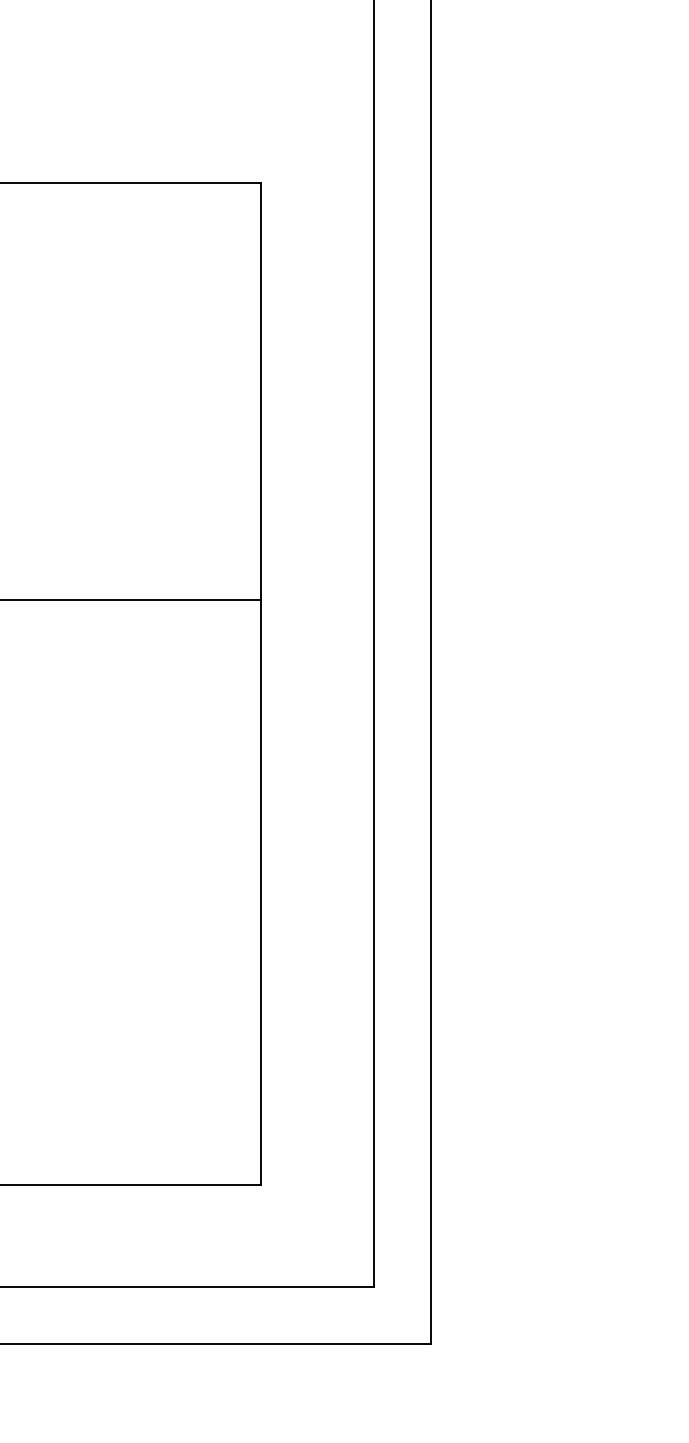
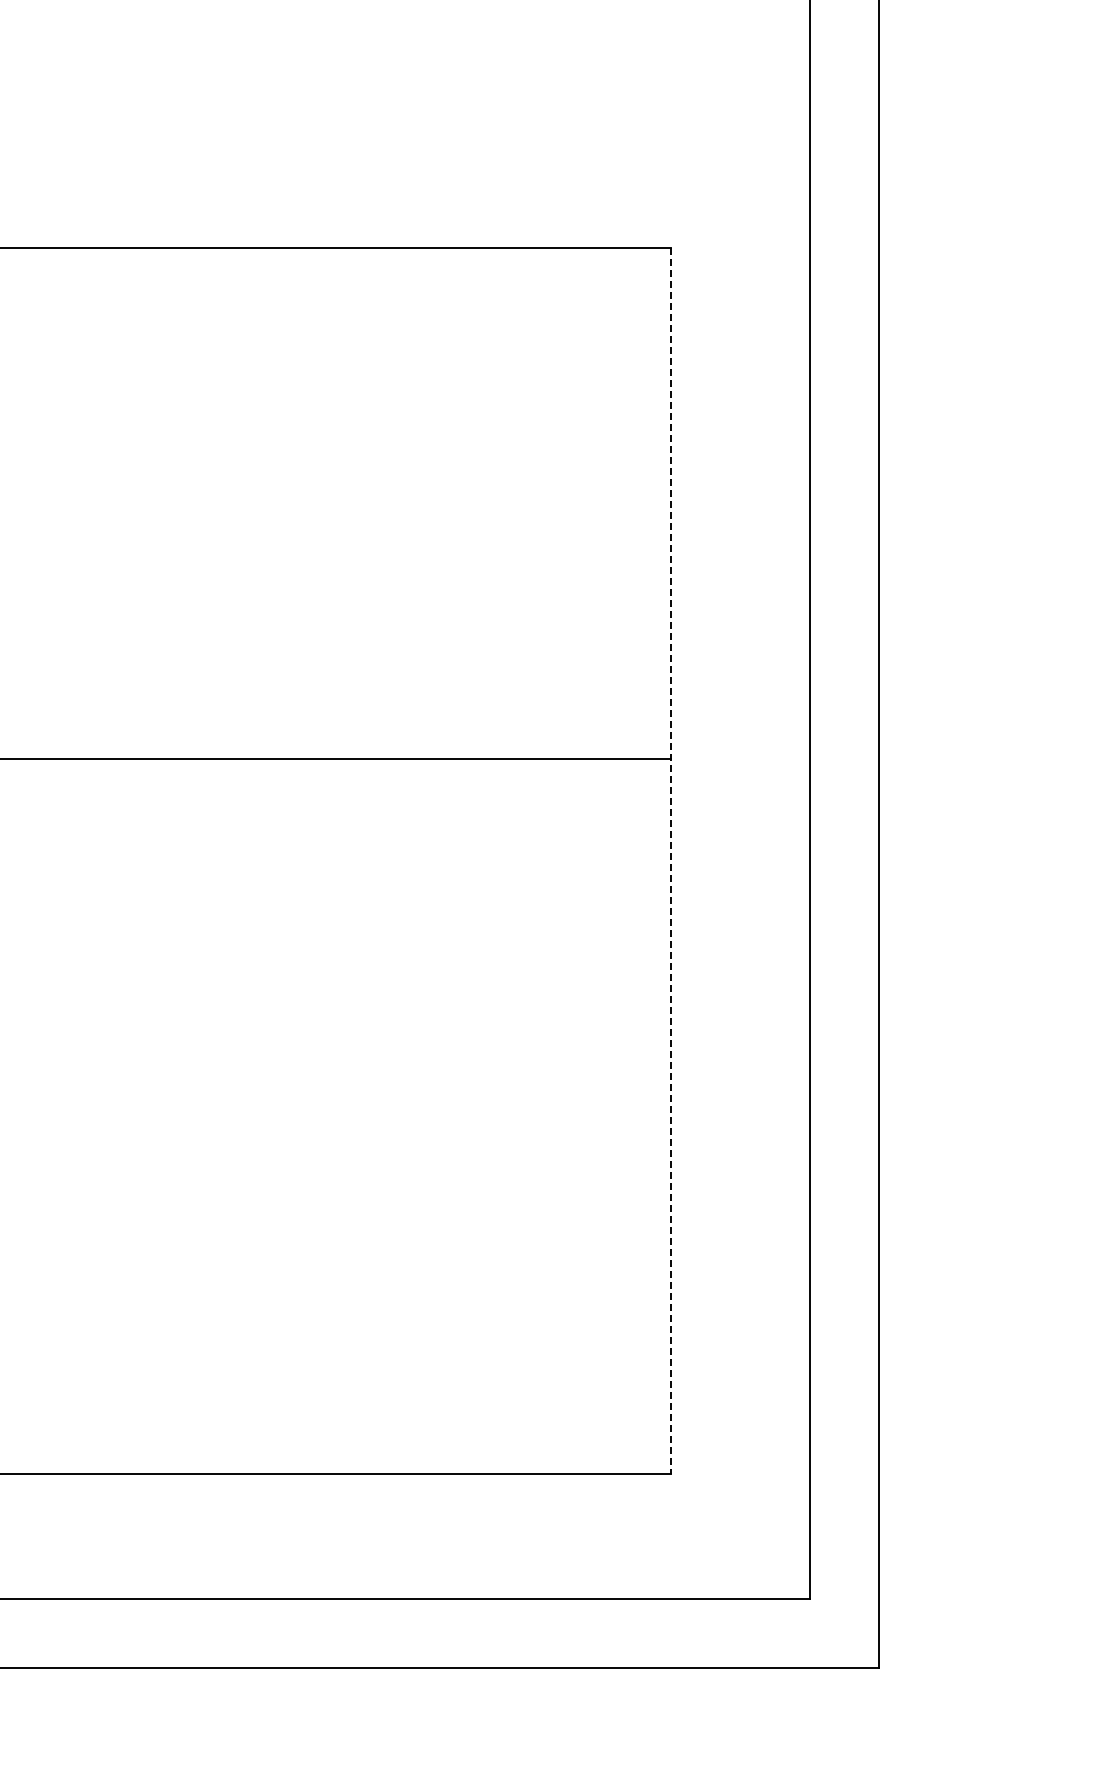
line: (260, 684) -> (670, 861), solid -> dashed

